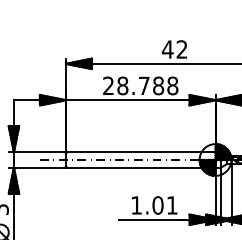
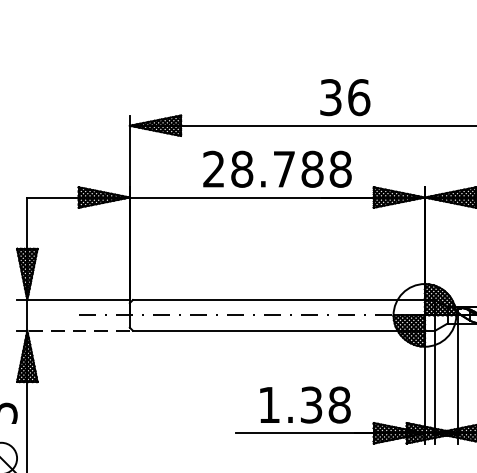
text: (174, 49) -> (344, 97), 42 -> 36
line: (39, 167) -> (77, 330), solid -> dashed
text: (164, 205) -> (324, 405), 1.01 -> 1.38

